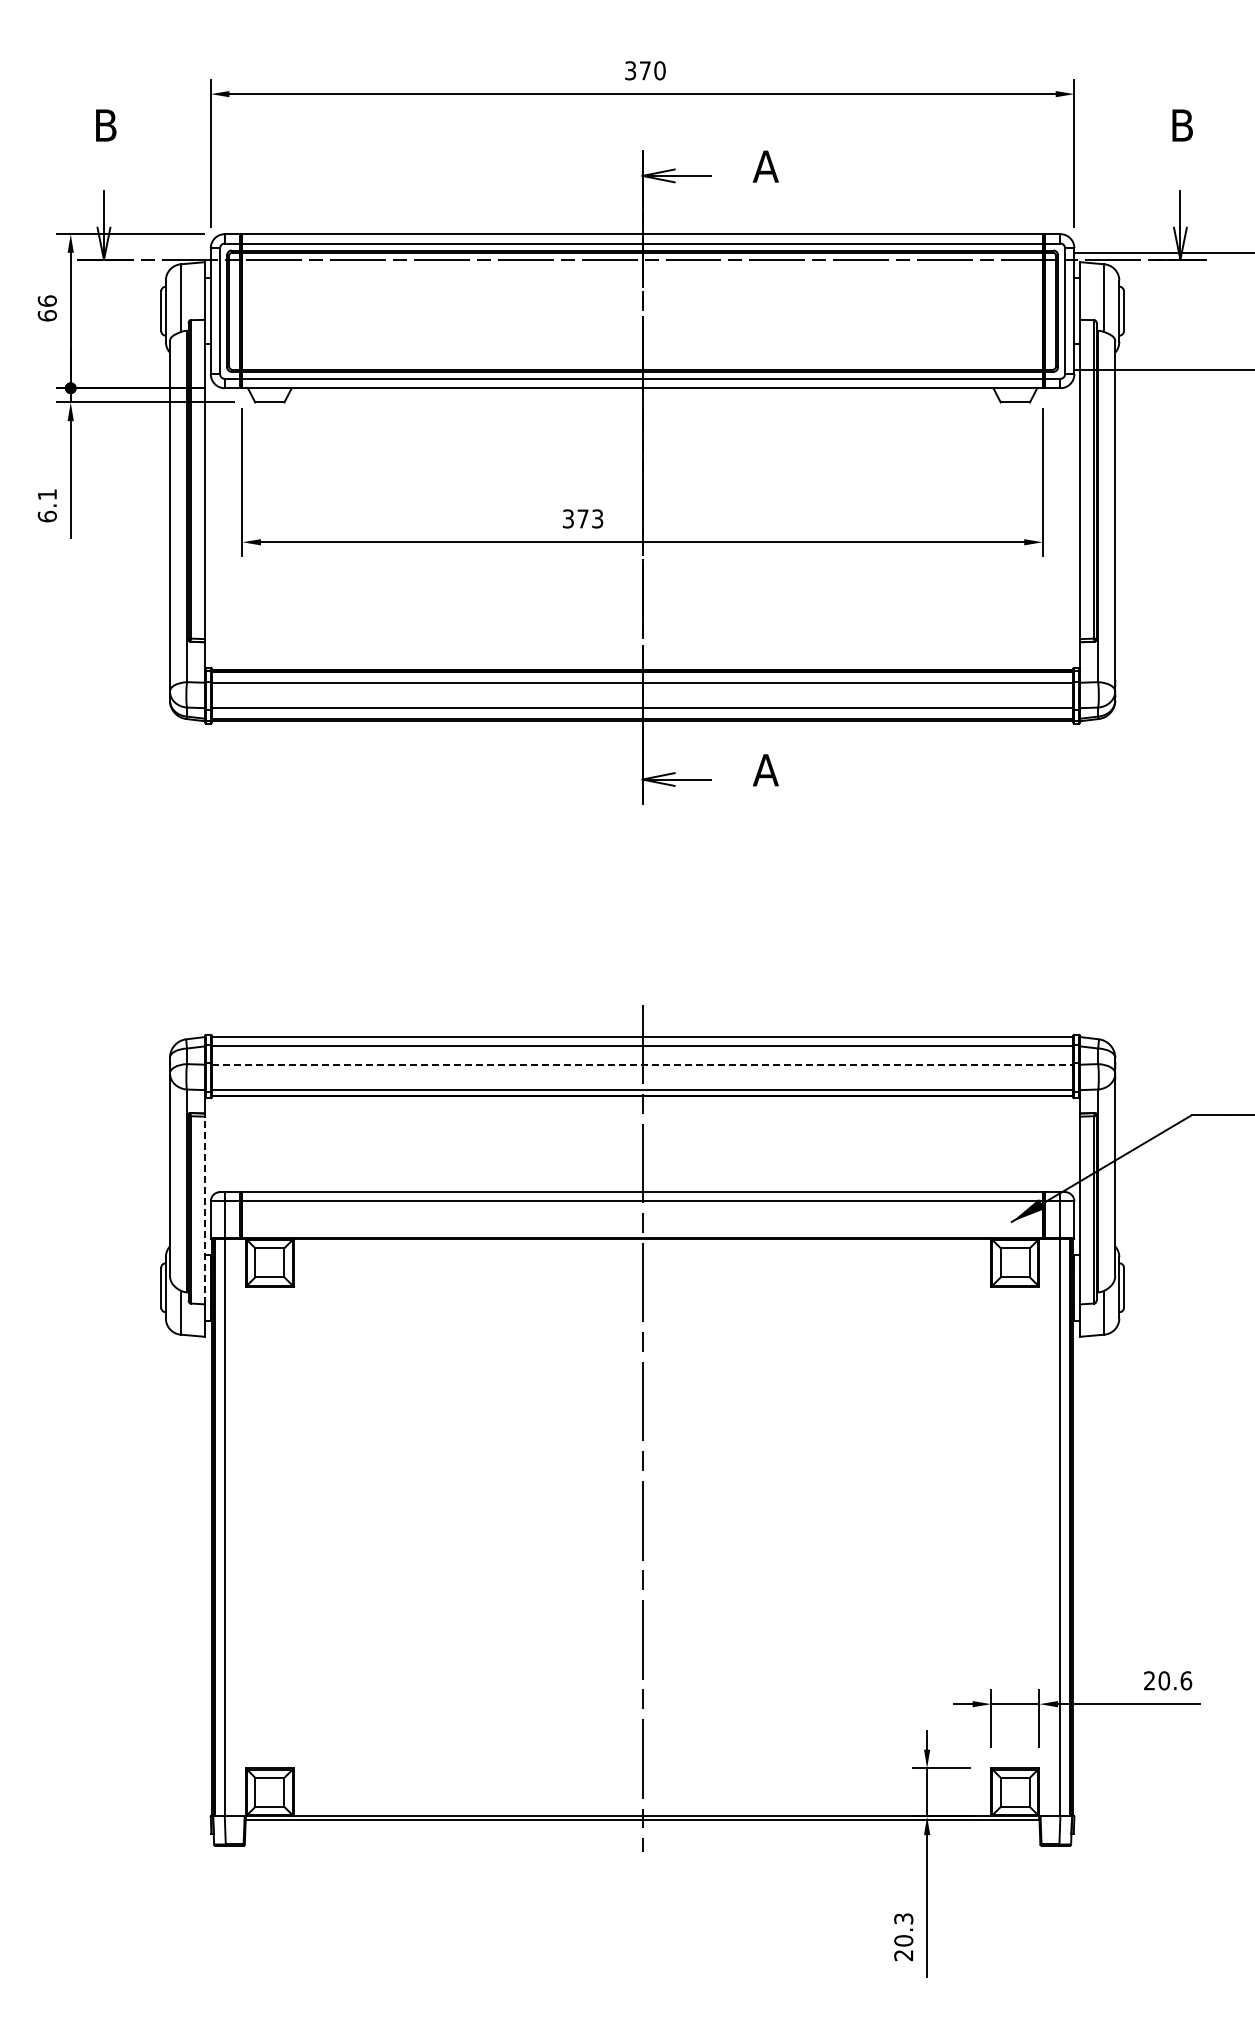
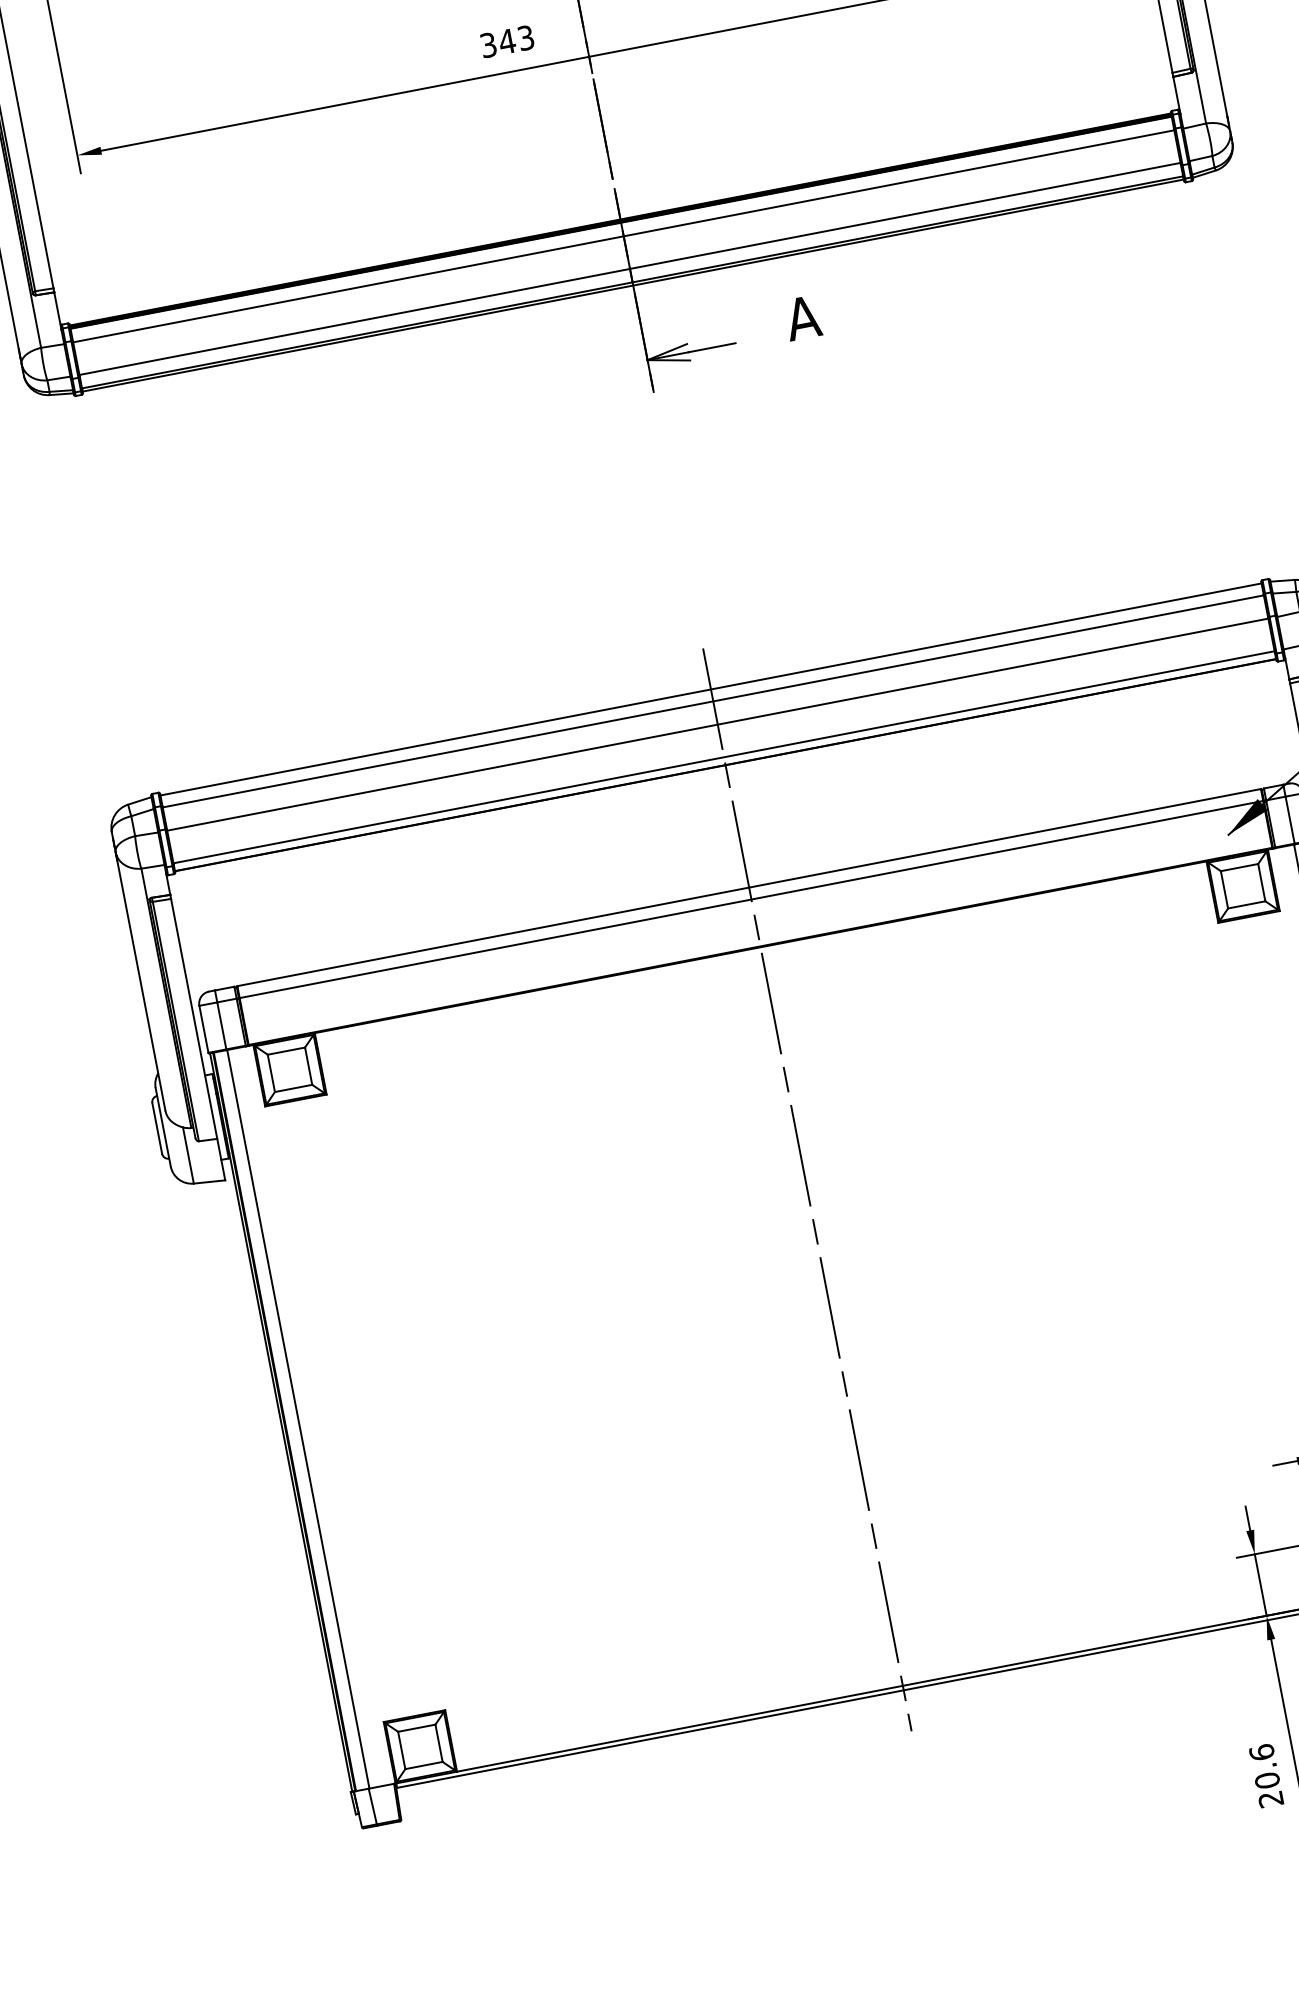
text: (583, 518) -> (507, 40), 373 -> 343
line: (642, 1064) -> (717, 724), dashed -> solid
line: (204, 1210) -> (193, 1019), dashed -> solid
text: (903, 1918) -> (1261, 1752), 20.3 -> 20.6

